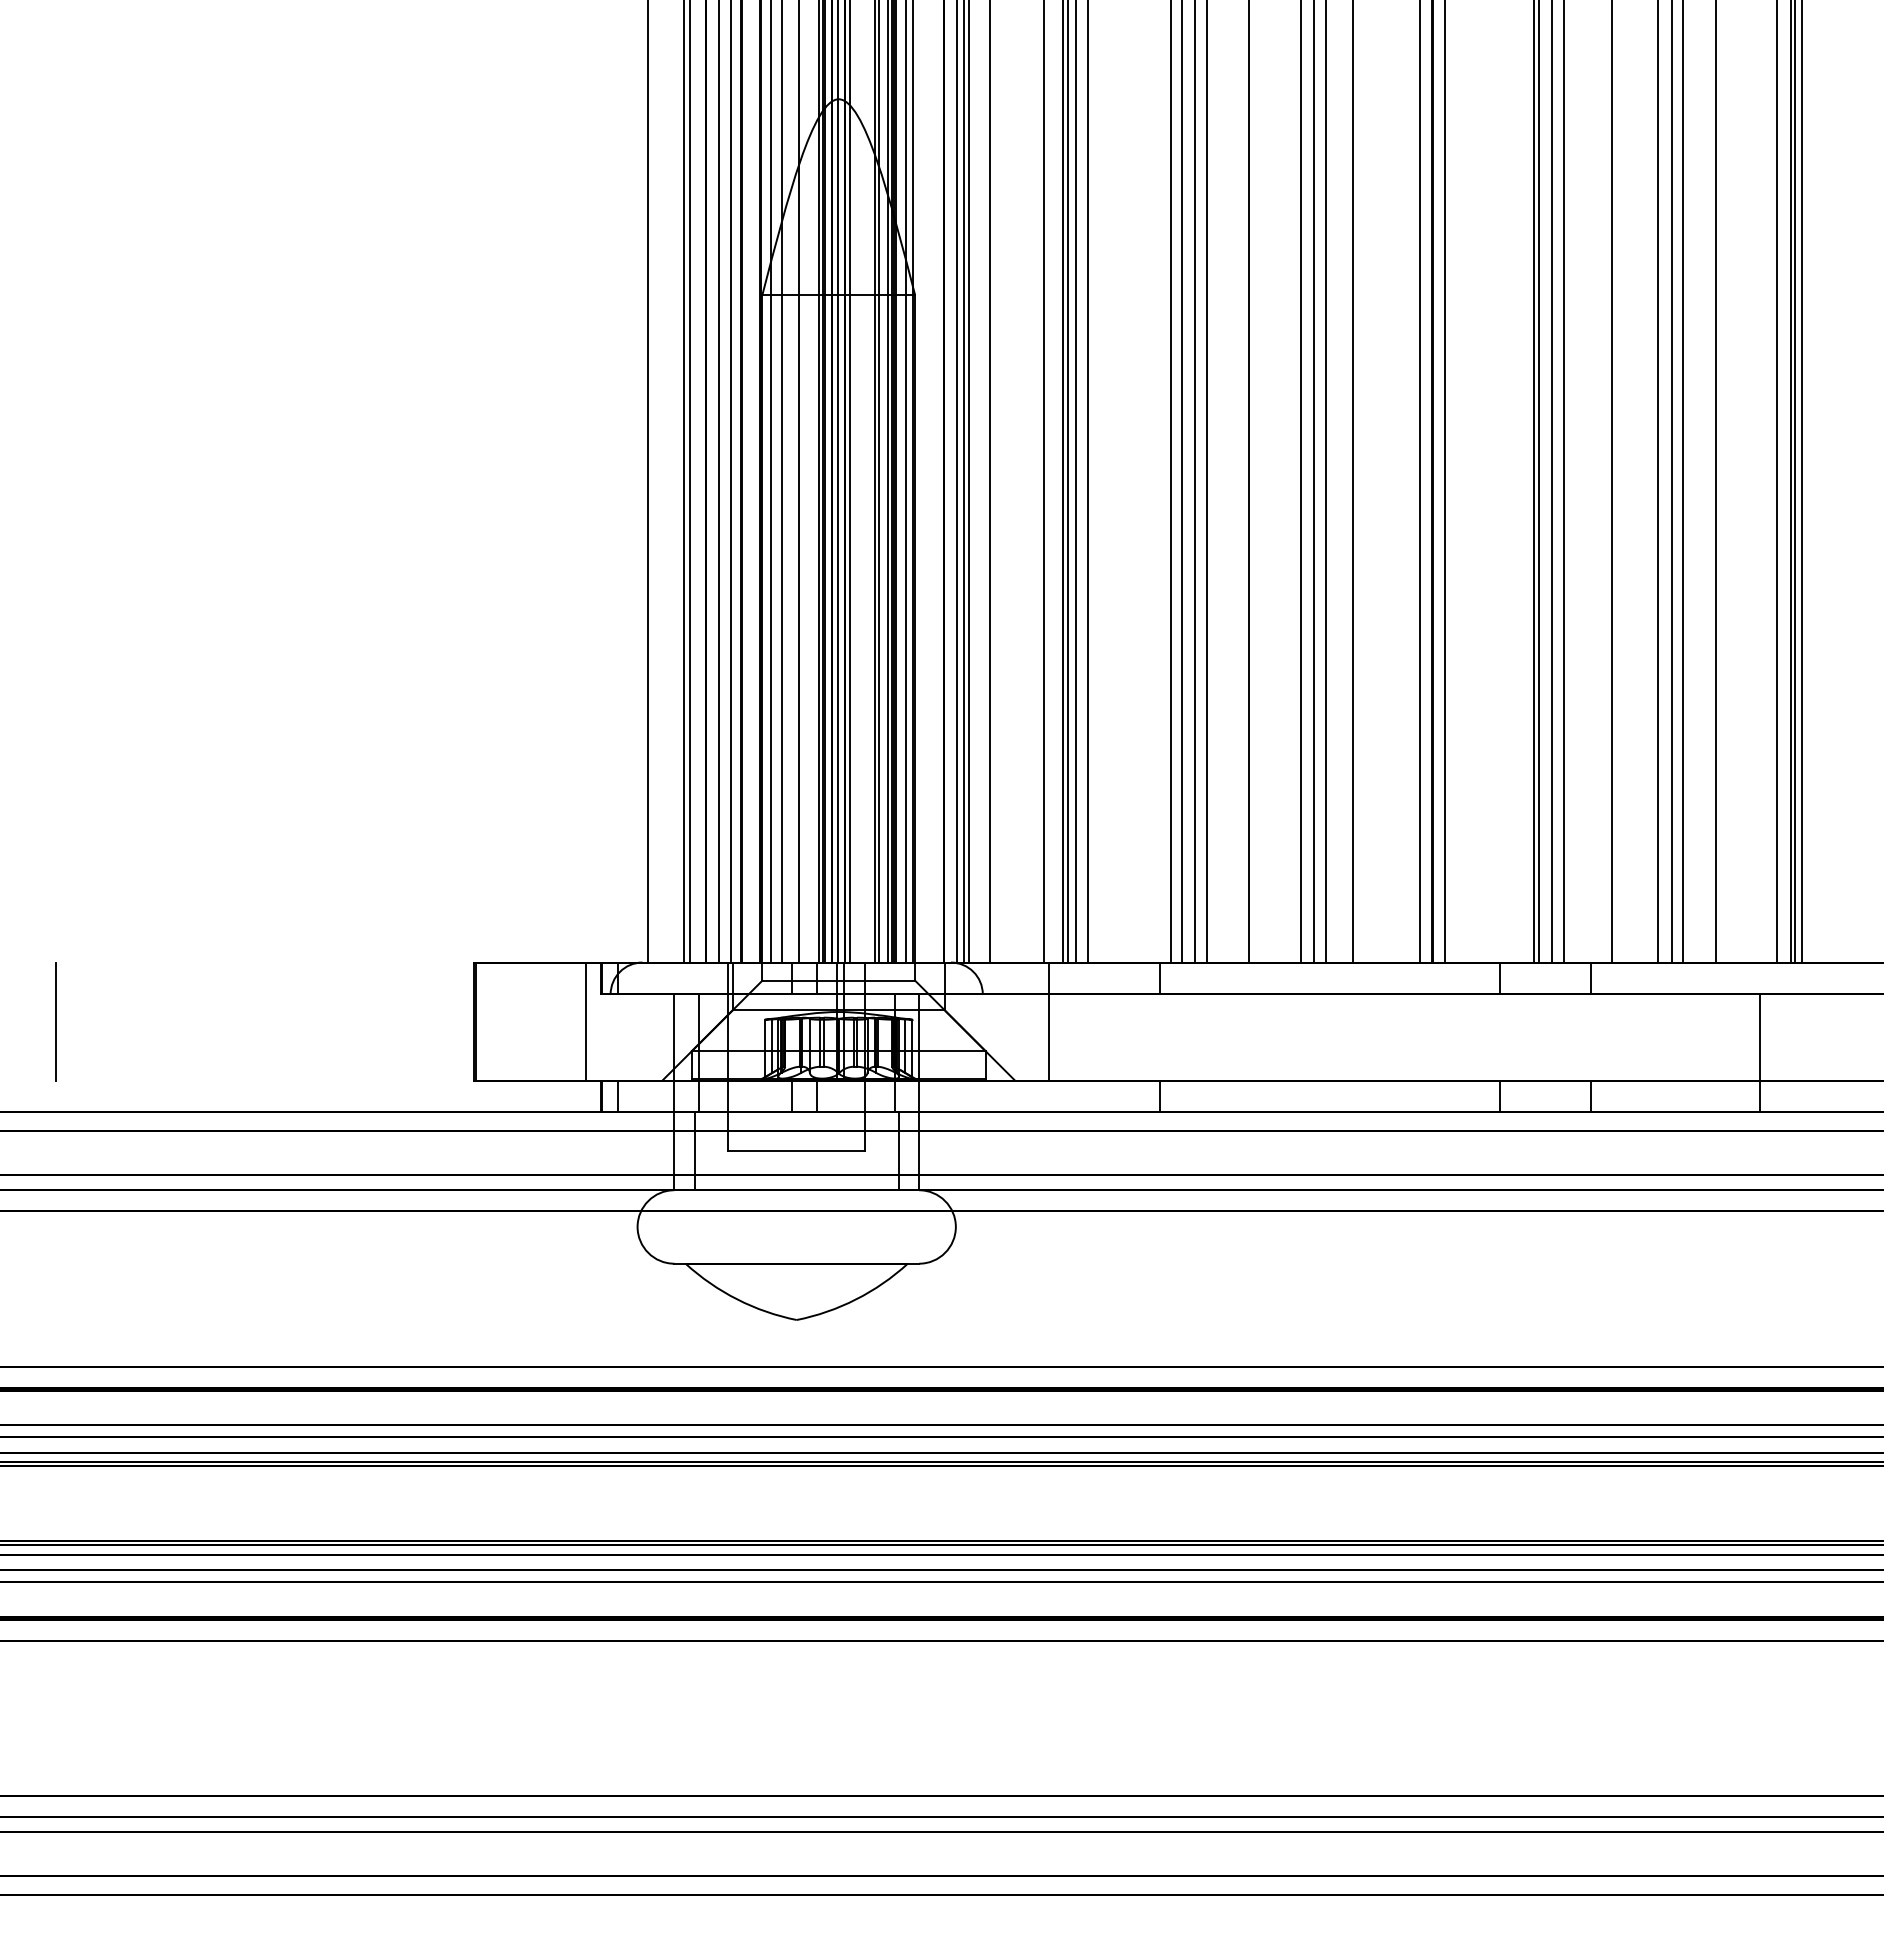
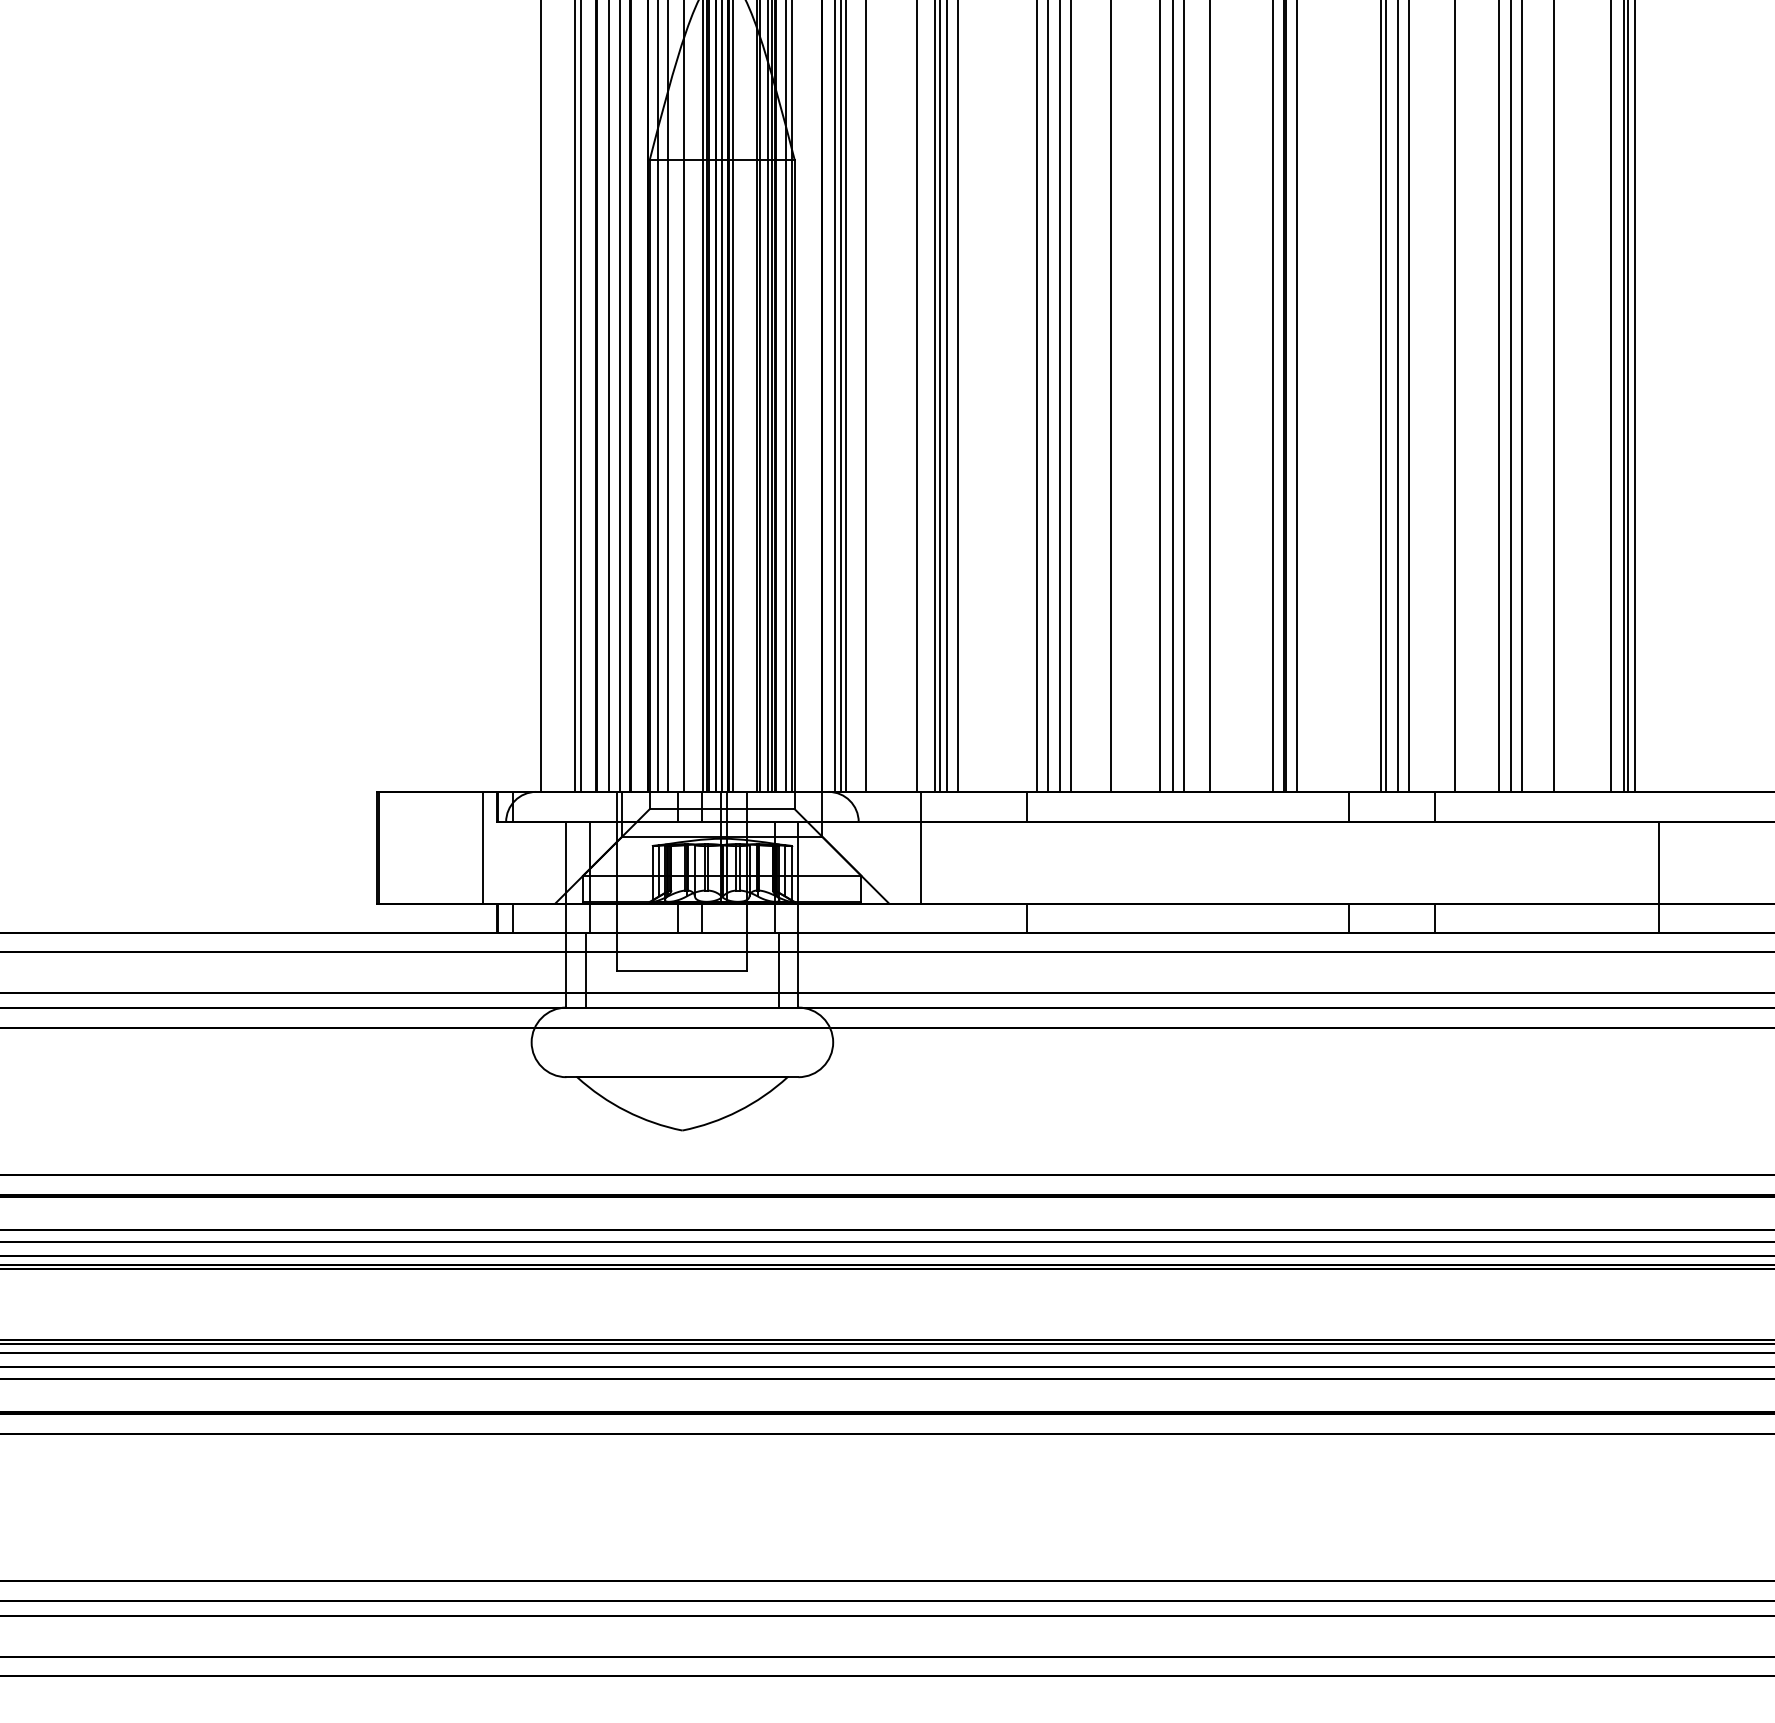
line: (1760, 1052) -> (1658, 877), moved

